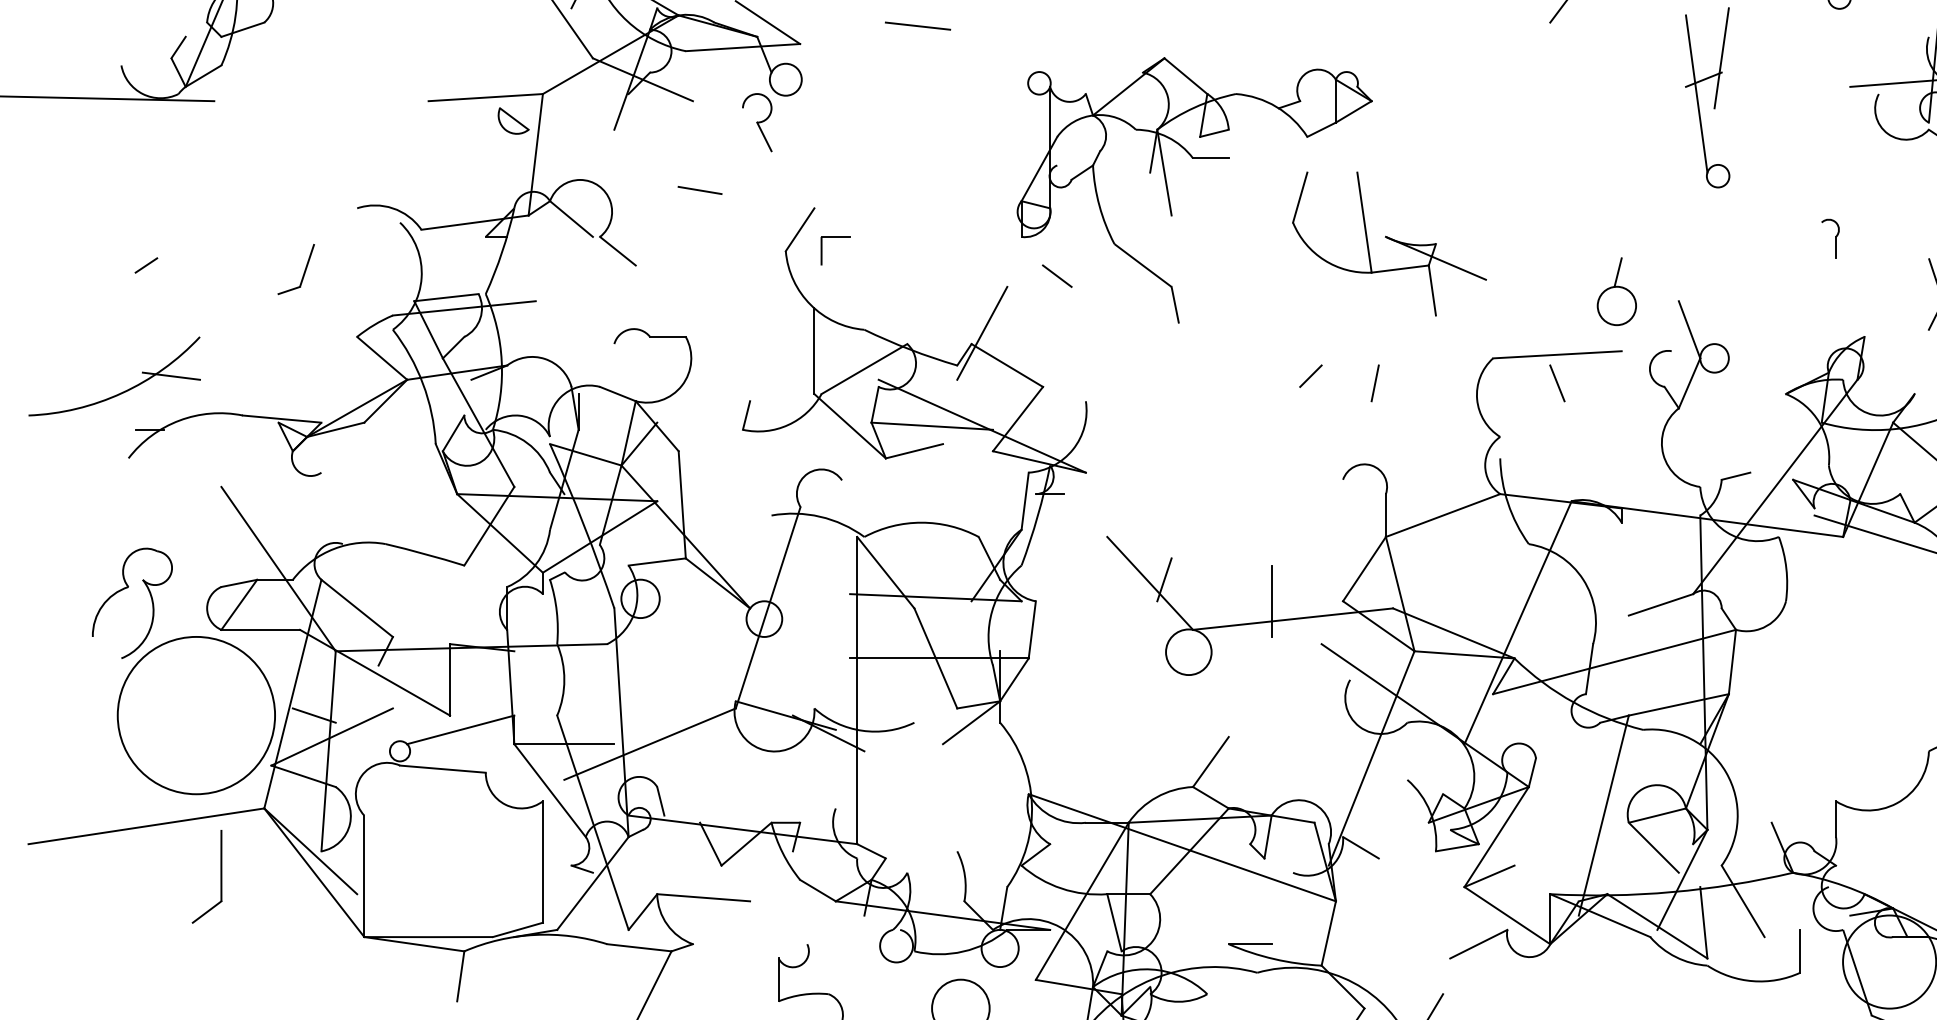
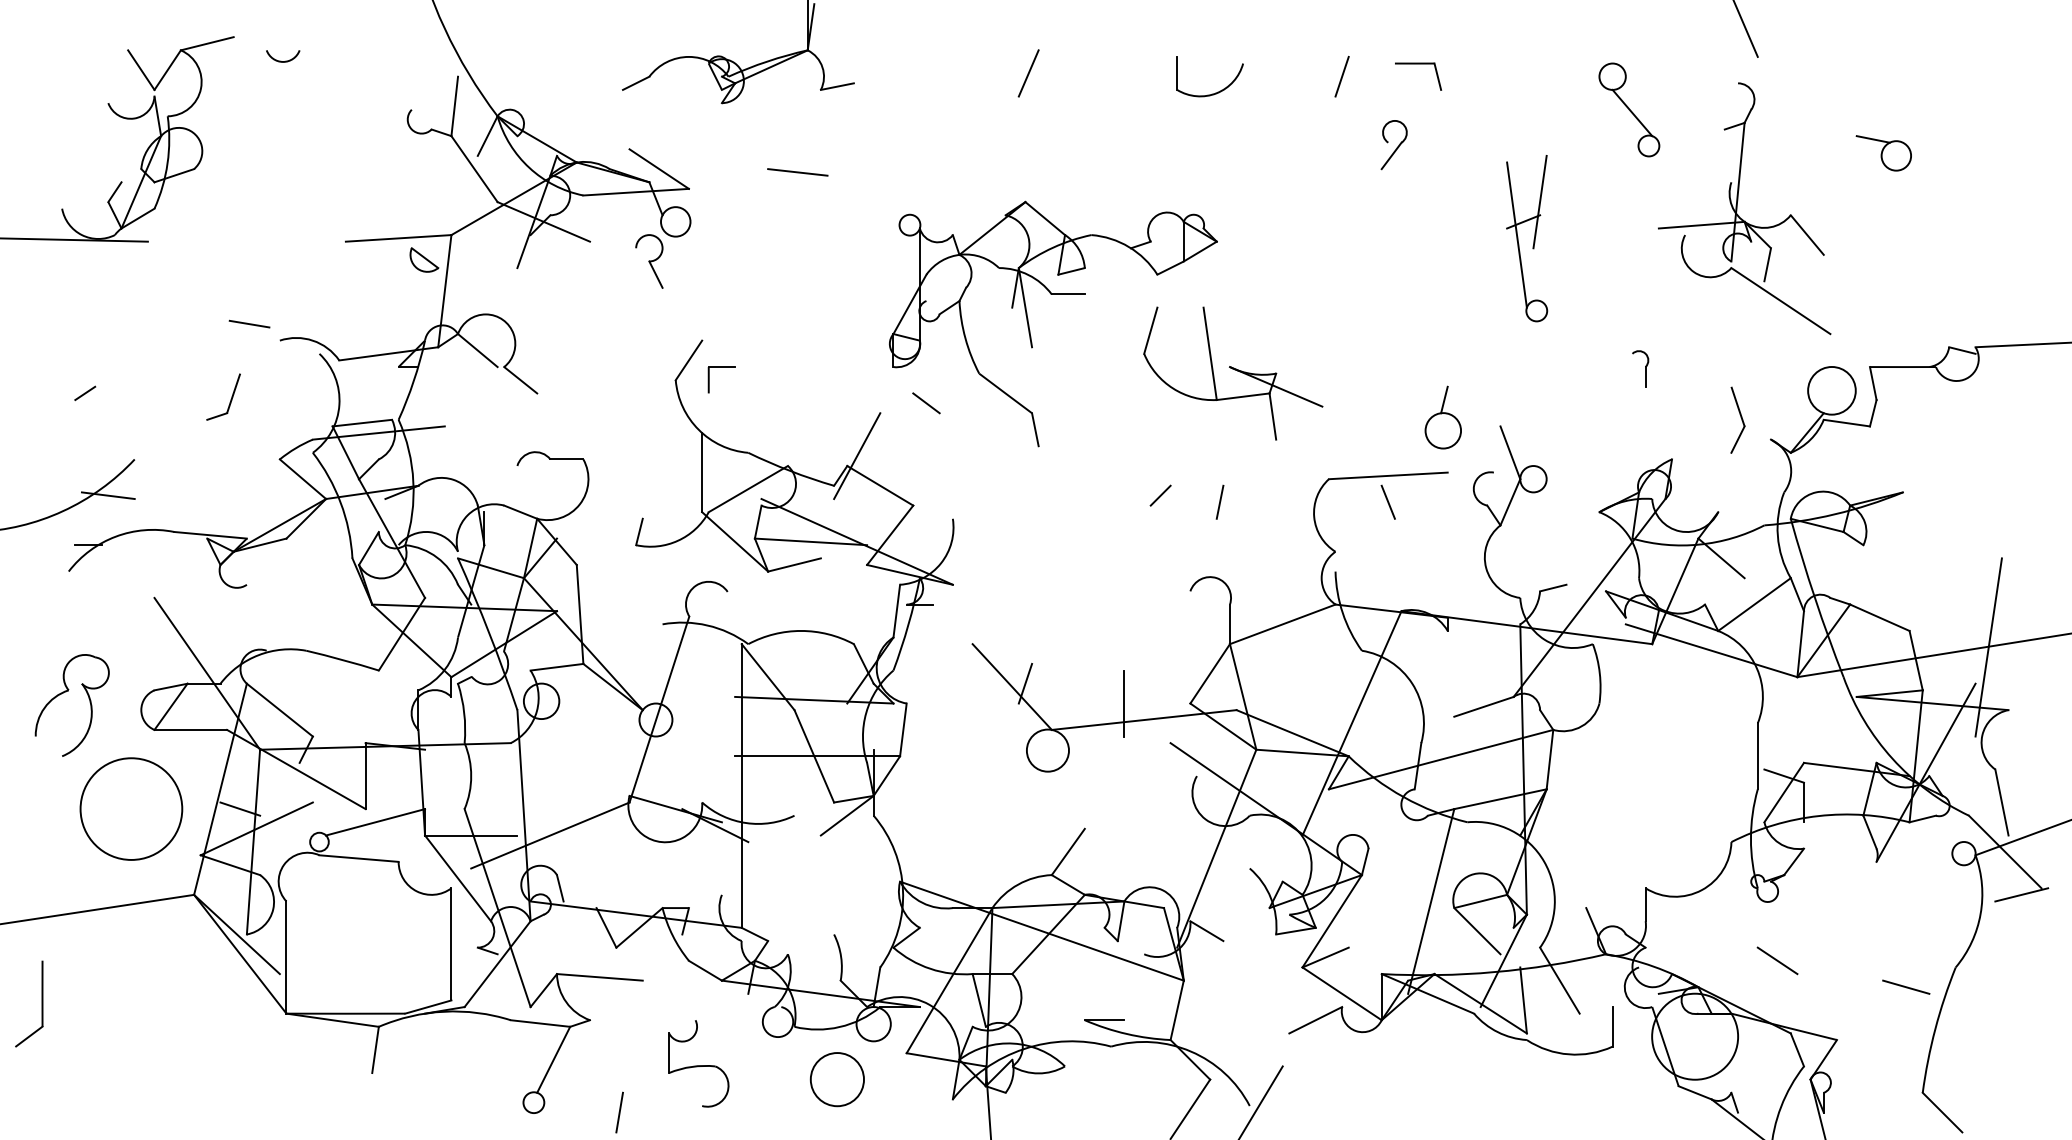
line: (700, 189) -> (249, 323), moved
circle: (196, 714) -> (131, 808), size x0.7
part: (220, 876) -> (41, 1003), moved

